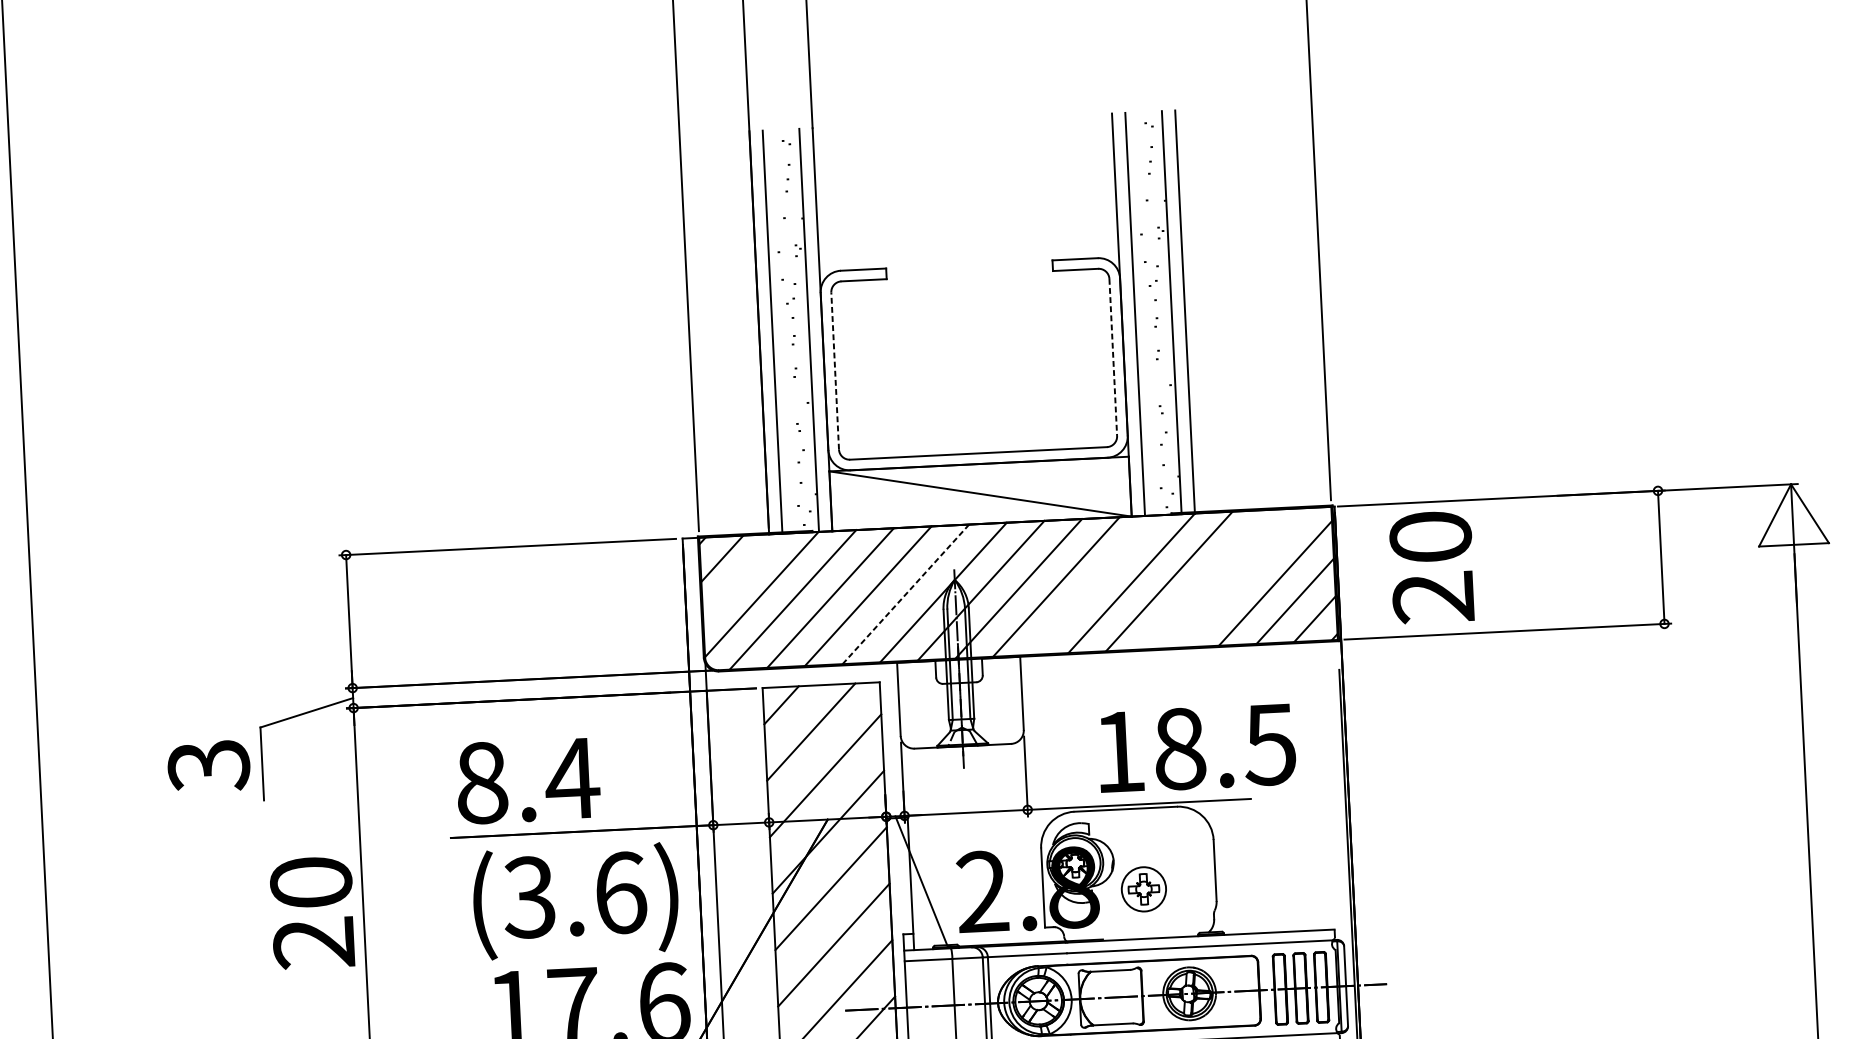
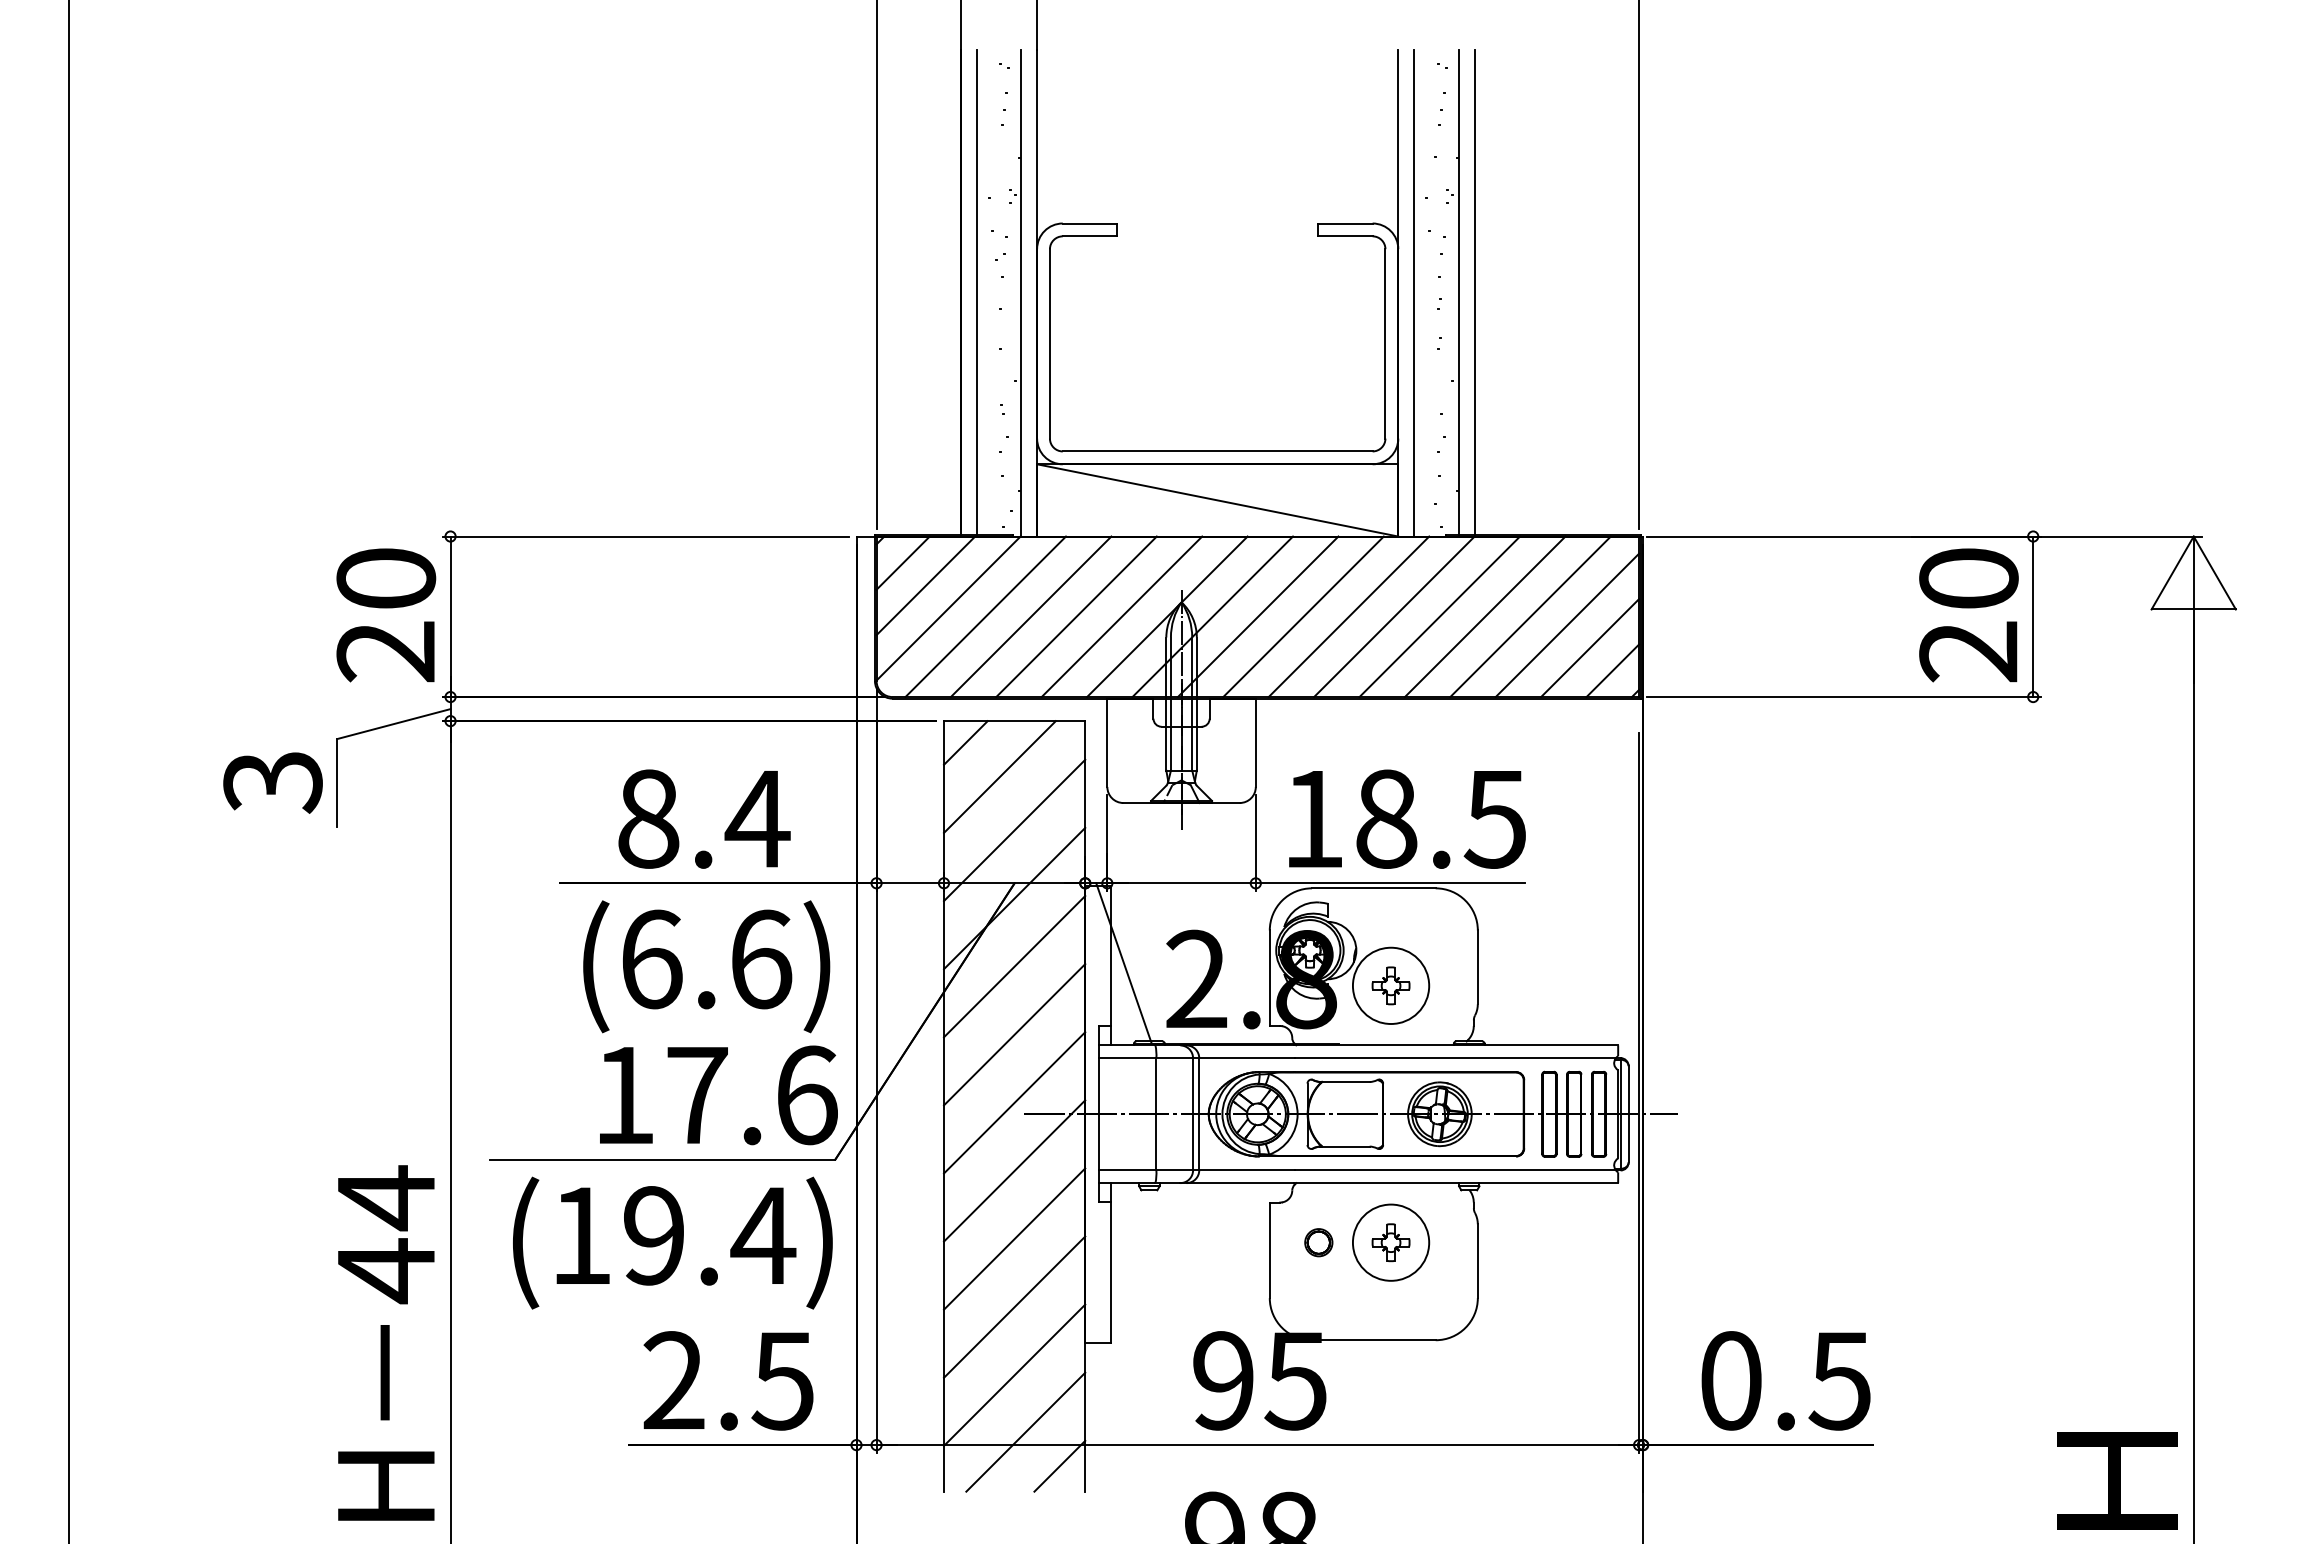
line: (1113, 357) -> (1385, 343), dashed -> solid
line: (834, 370) -> (1049, 343), dashed -> solid
text: (1431, 567) -> (1968, 615), moved
line: (741, 576) -> (925, 585), added
line: (1244, 577) -> (1530, 616), added
line: (1206, 579) -> (1484, 616), added
line: (1093, 584) -> (1348, 616), added
line: (905, 594) -> (1121, 616), dashed -> solid
text: (1197, 747) -> (1407, 818), moved
text: (528, 780) -> (704, 818), moved
circle: (1143, 889) -> (1390, 985), size x1.43
text: (529, 897) -> (650, 959), (3.6) -> (6.6)
text: (312, 913) -> (386, 615), moved

